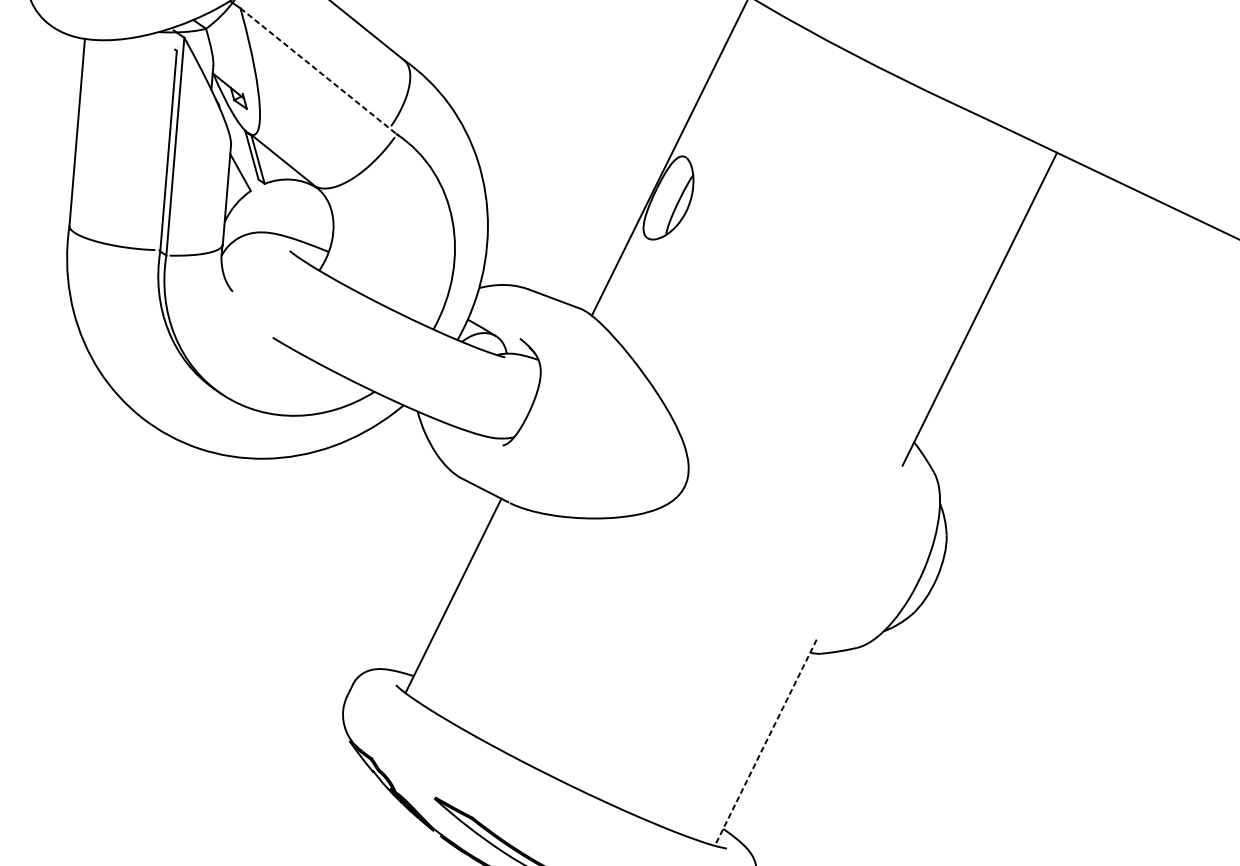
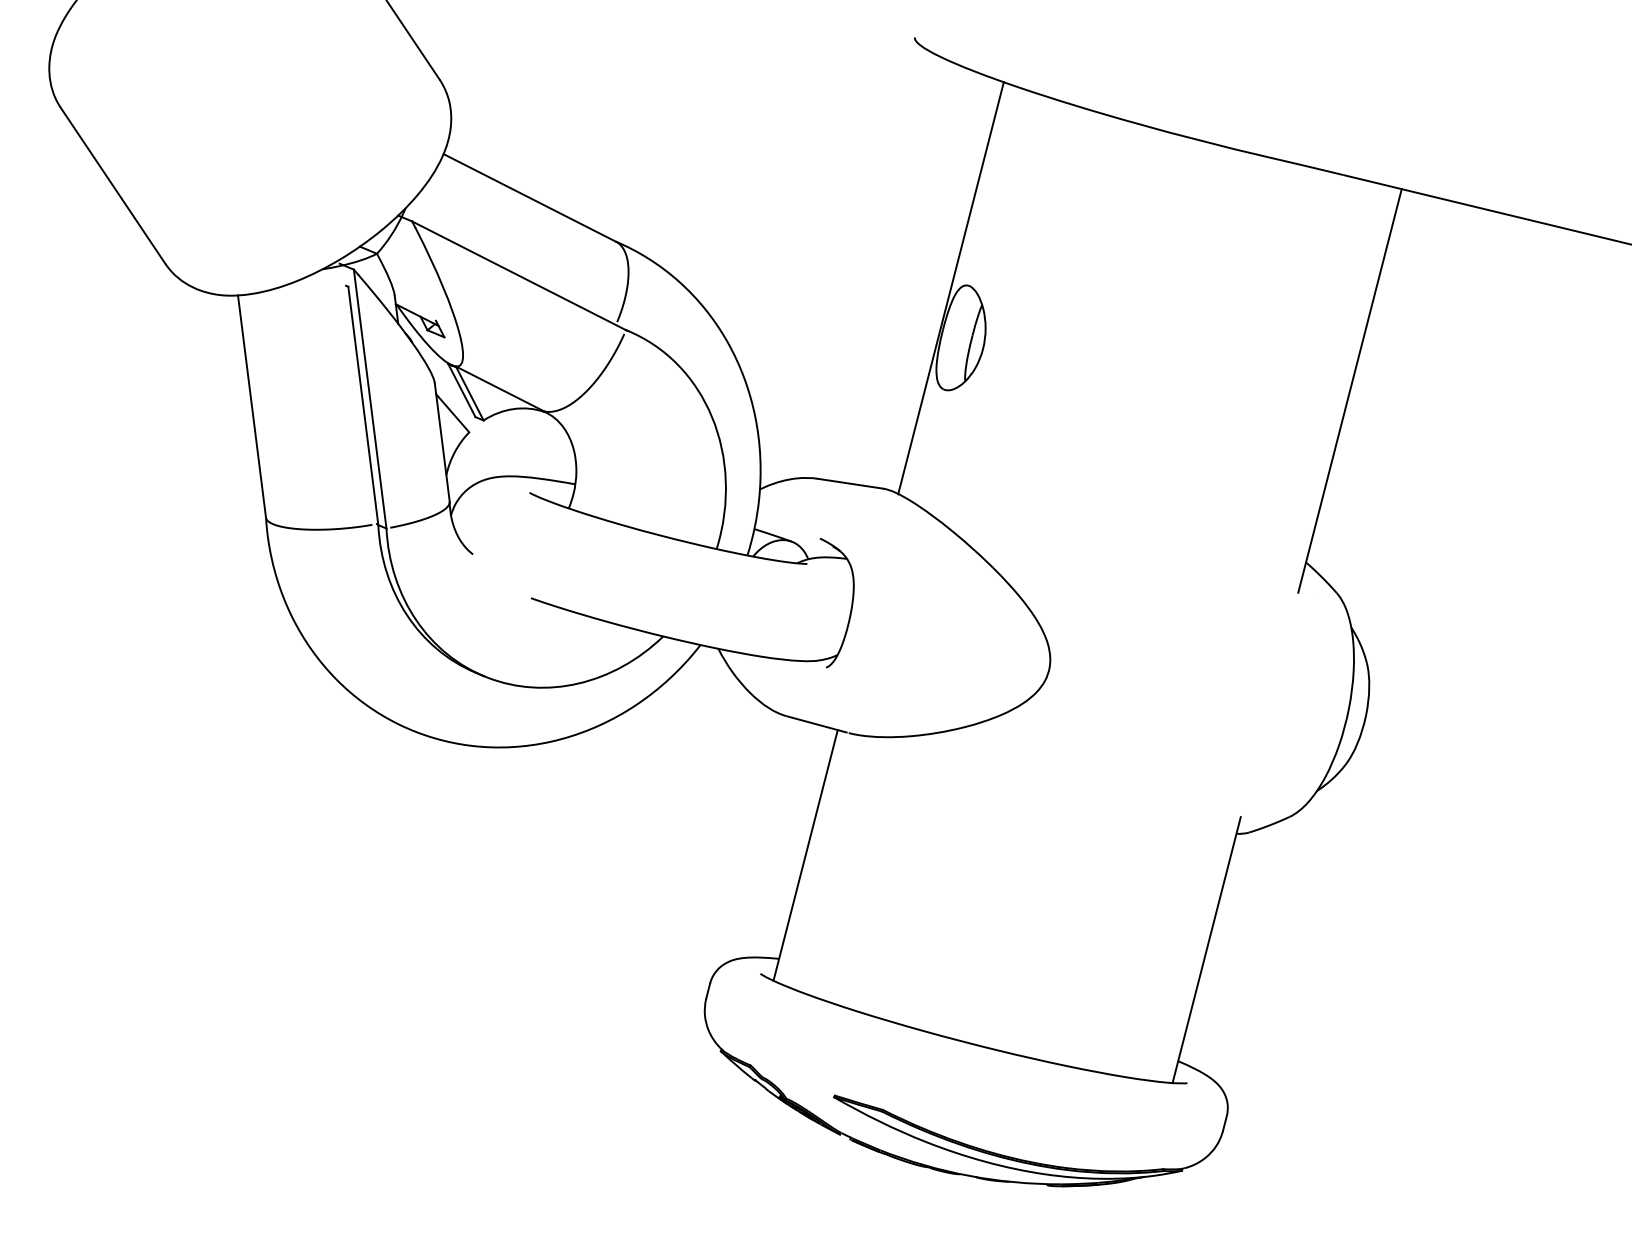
line: (319, 71) -> (519, 275), dashed -> solid
line: (765, 743) -> (1206, 950), dashed -> solid

